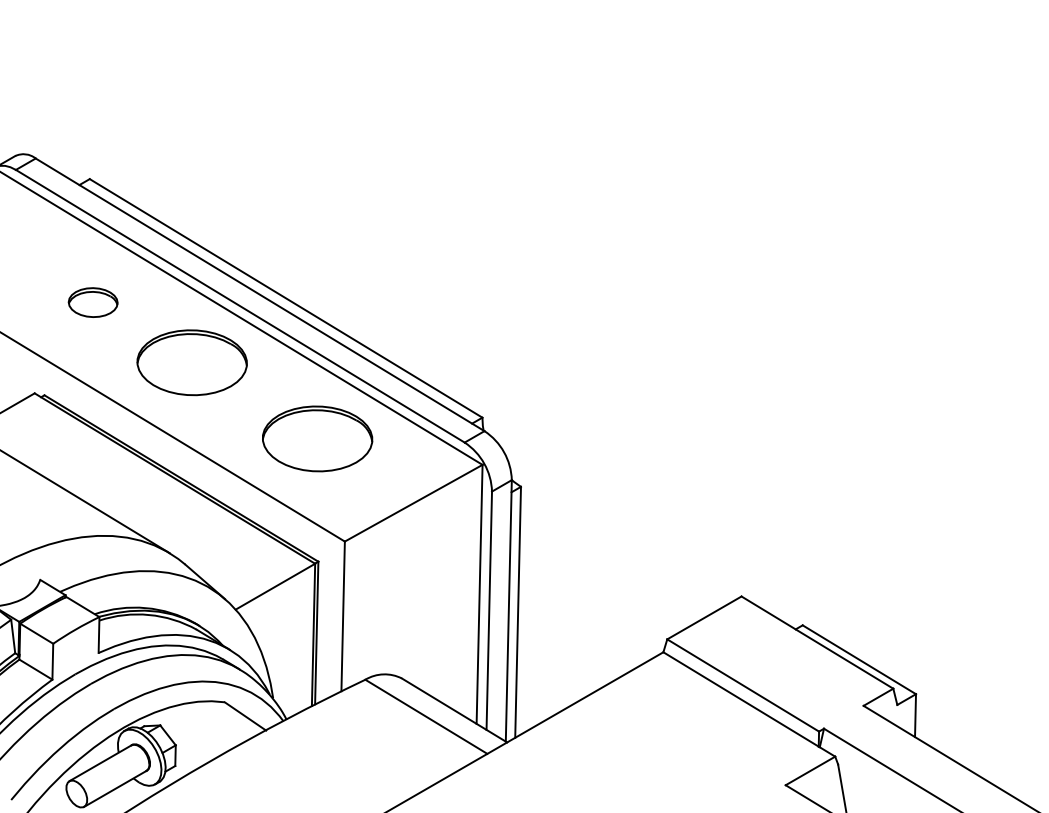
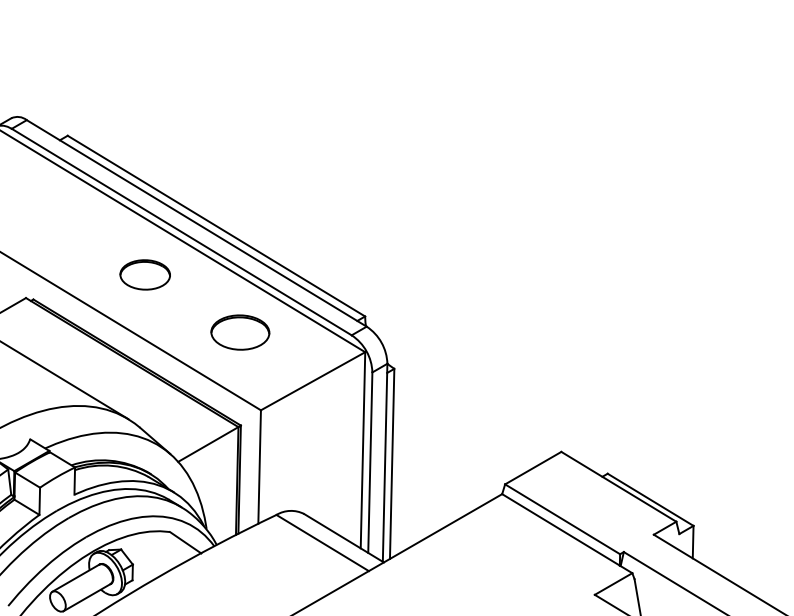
part: (92, 302) -> (69, 229), removed
part: (191, 362) -> (144, 274), size x0.6
part: (317, 438) -> (240, 332), size x0.7

